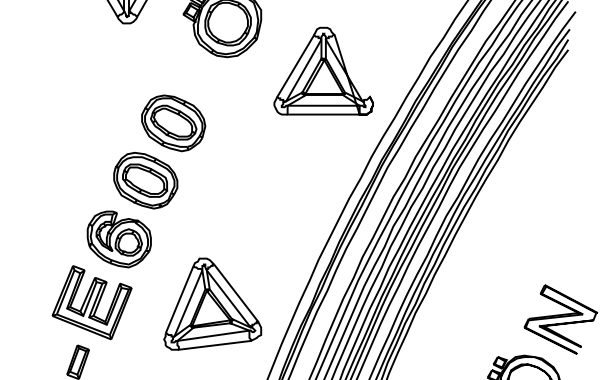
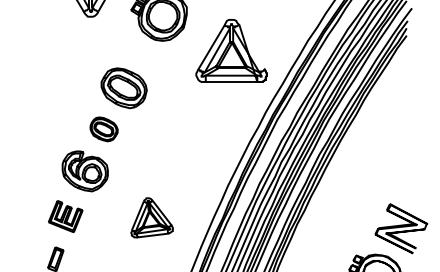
part: (144, 180) -> (103, 129), size x0.6
part: (91, 302) -> (65, 216), size x0.6
part: (211, 303) -> (151, 217), size x0.6

